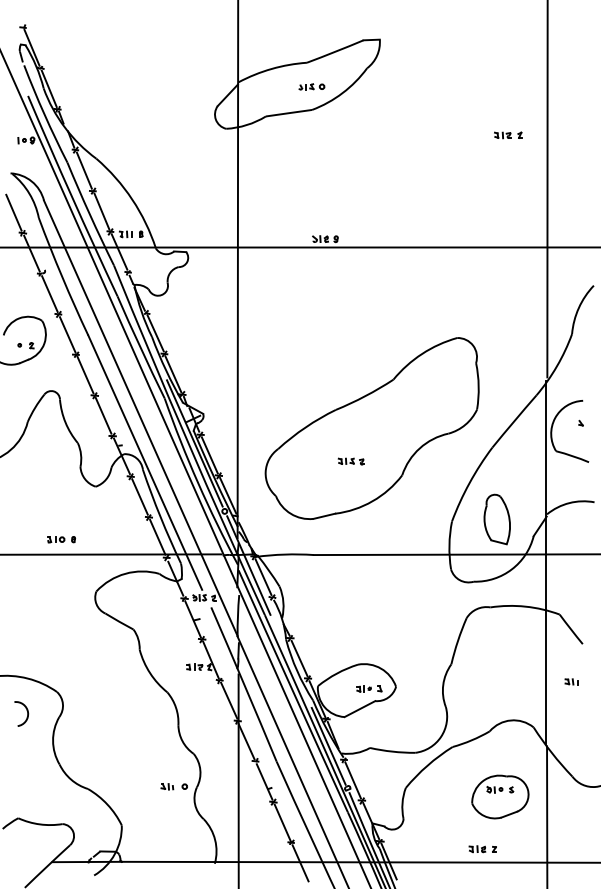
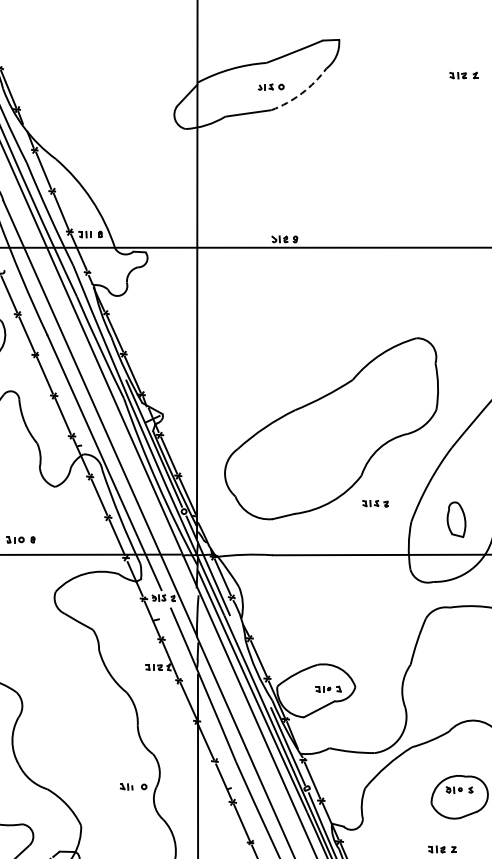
arc: (342, 93) -> (301, 93), solid -> dashed
part: (508, 135) -> (463, 75), moved
part: (350, 461) -> (374, 503), moved
part: (496, 519) -> (455, 519), size x0.7

